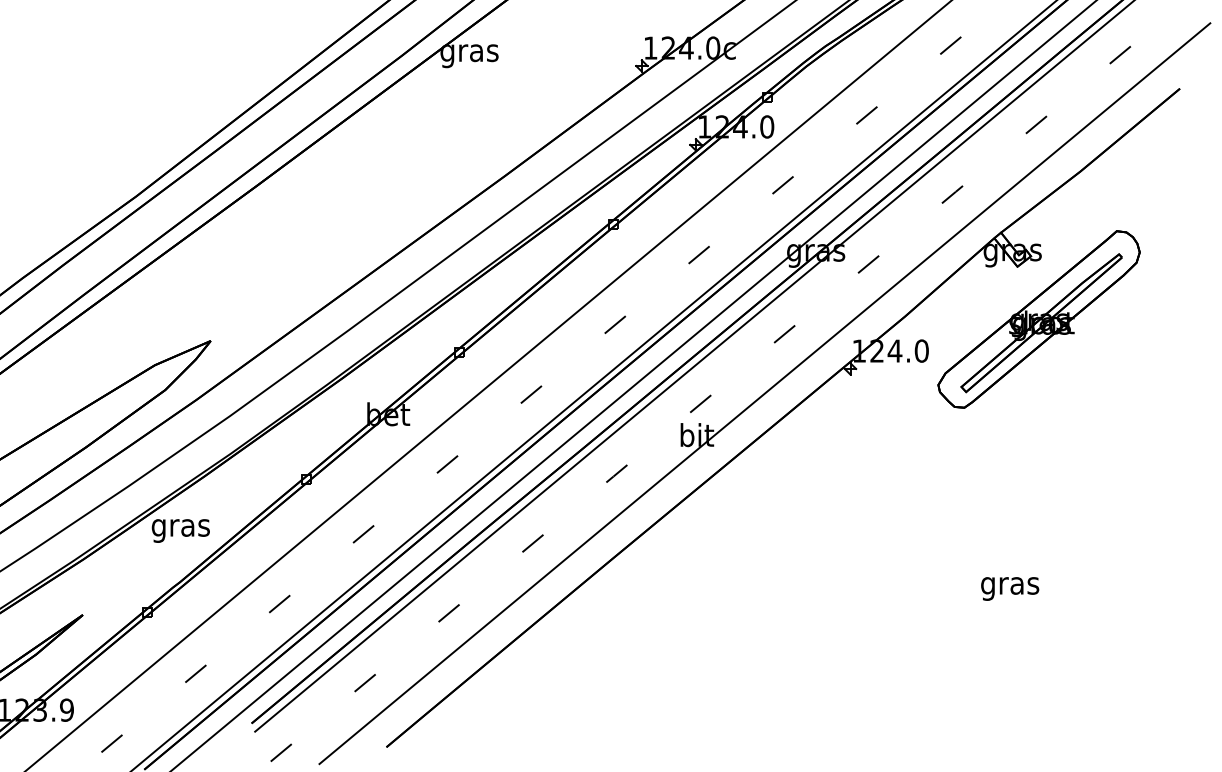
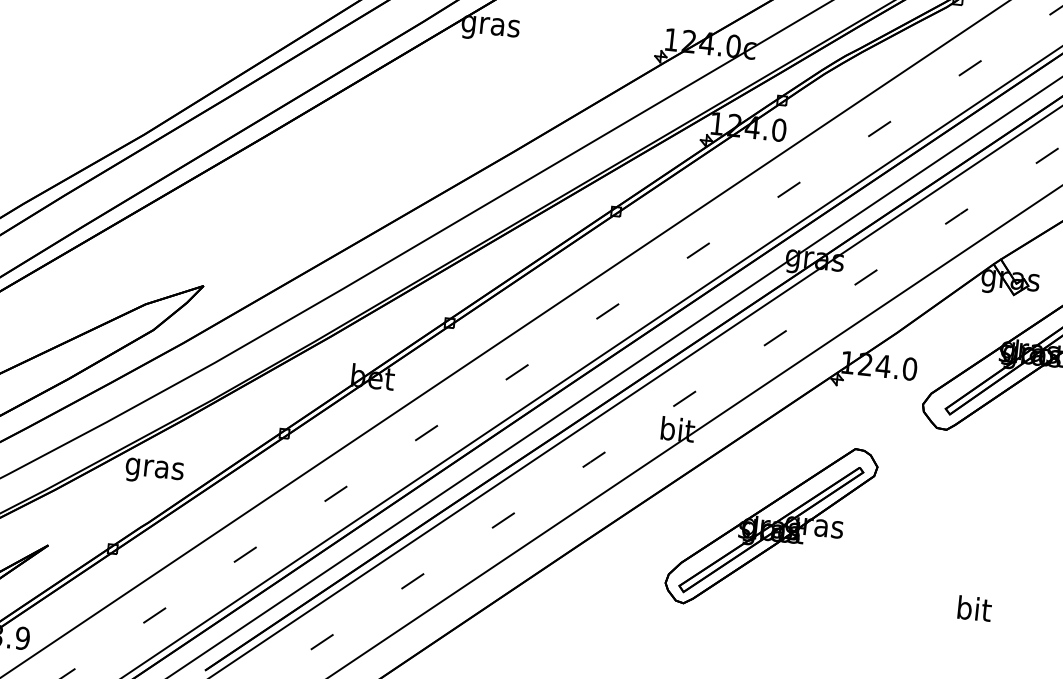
part: (799, 521) -> (770, 526), added
text: (1010, 585) -> (974, 611), gras -> bit

